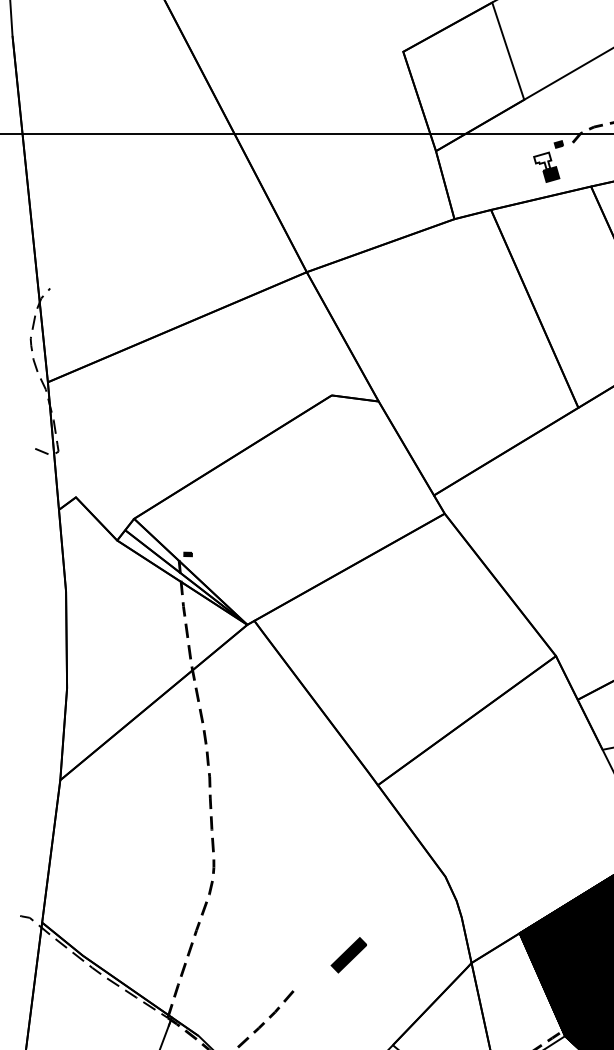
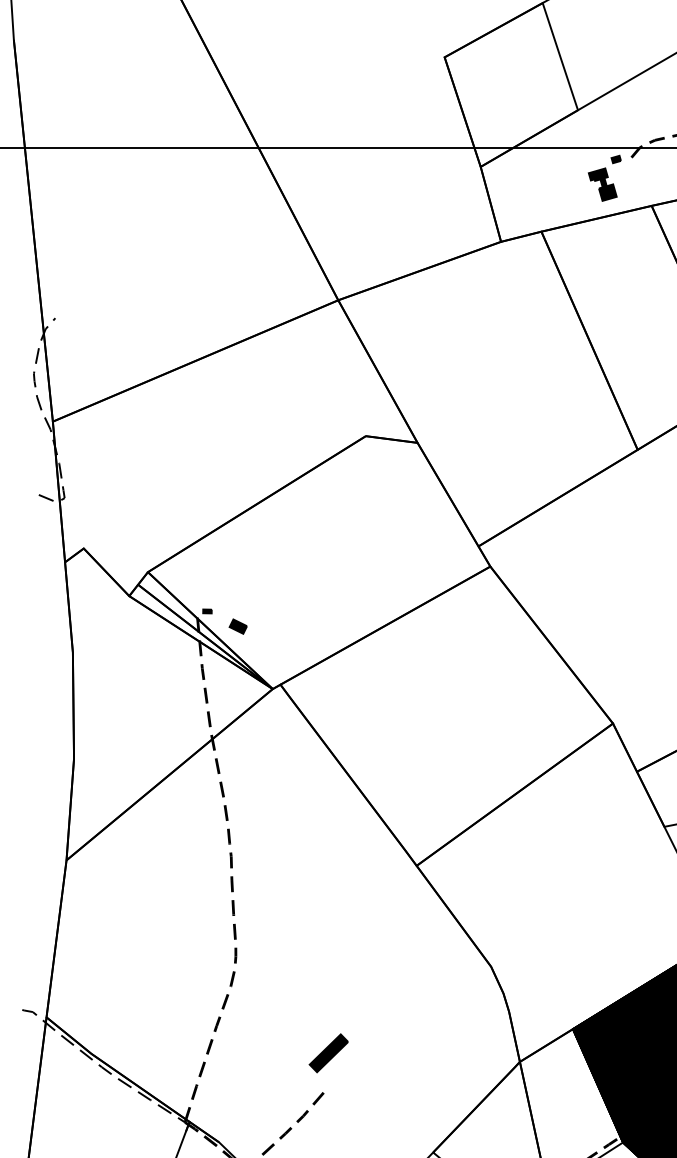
fill: (541, 160) -> (597, 177), added
part: (215, 568) -> (237, 626), added
part: (348, 955) -> (328, 1053), moved

